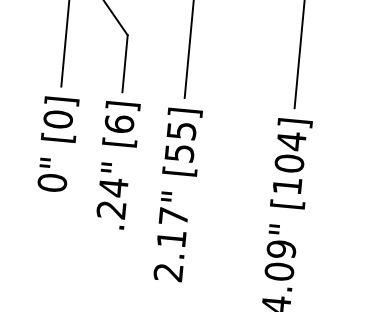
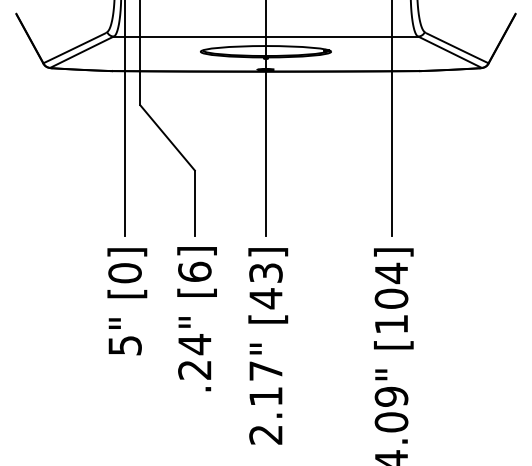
text: (180, 142) -> (265, 286), [55] -> [43]
text: (51, 182) -> (124, 345), 0" -> 5"

